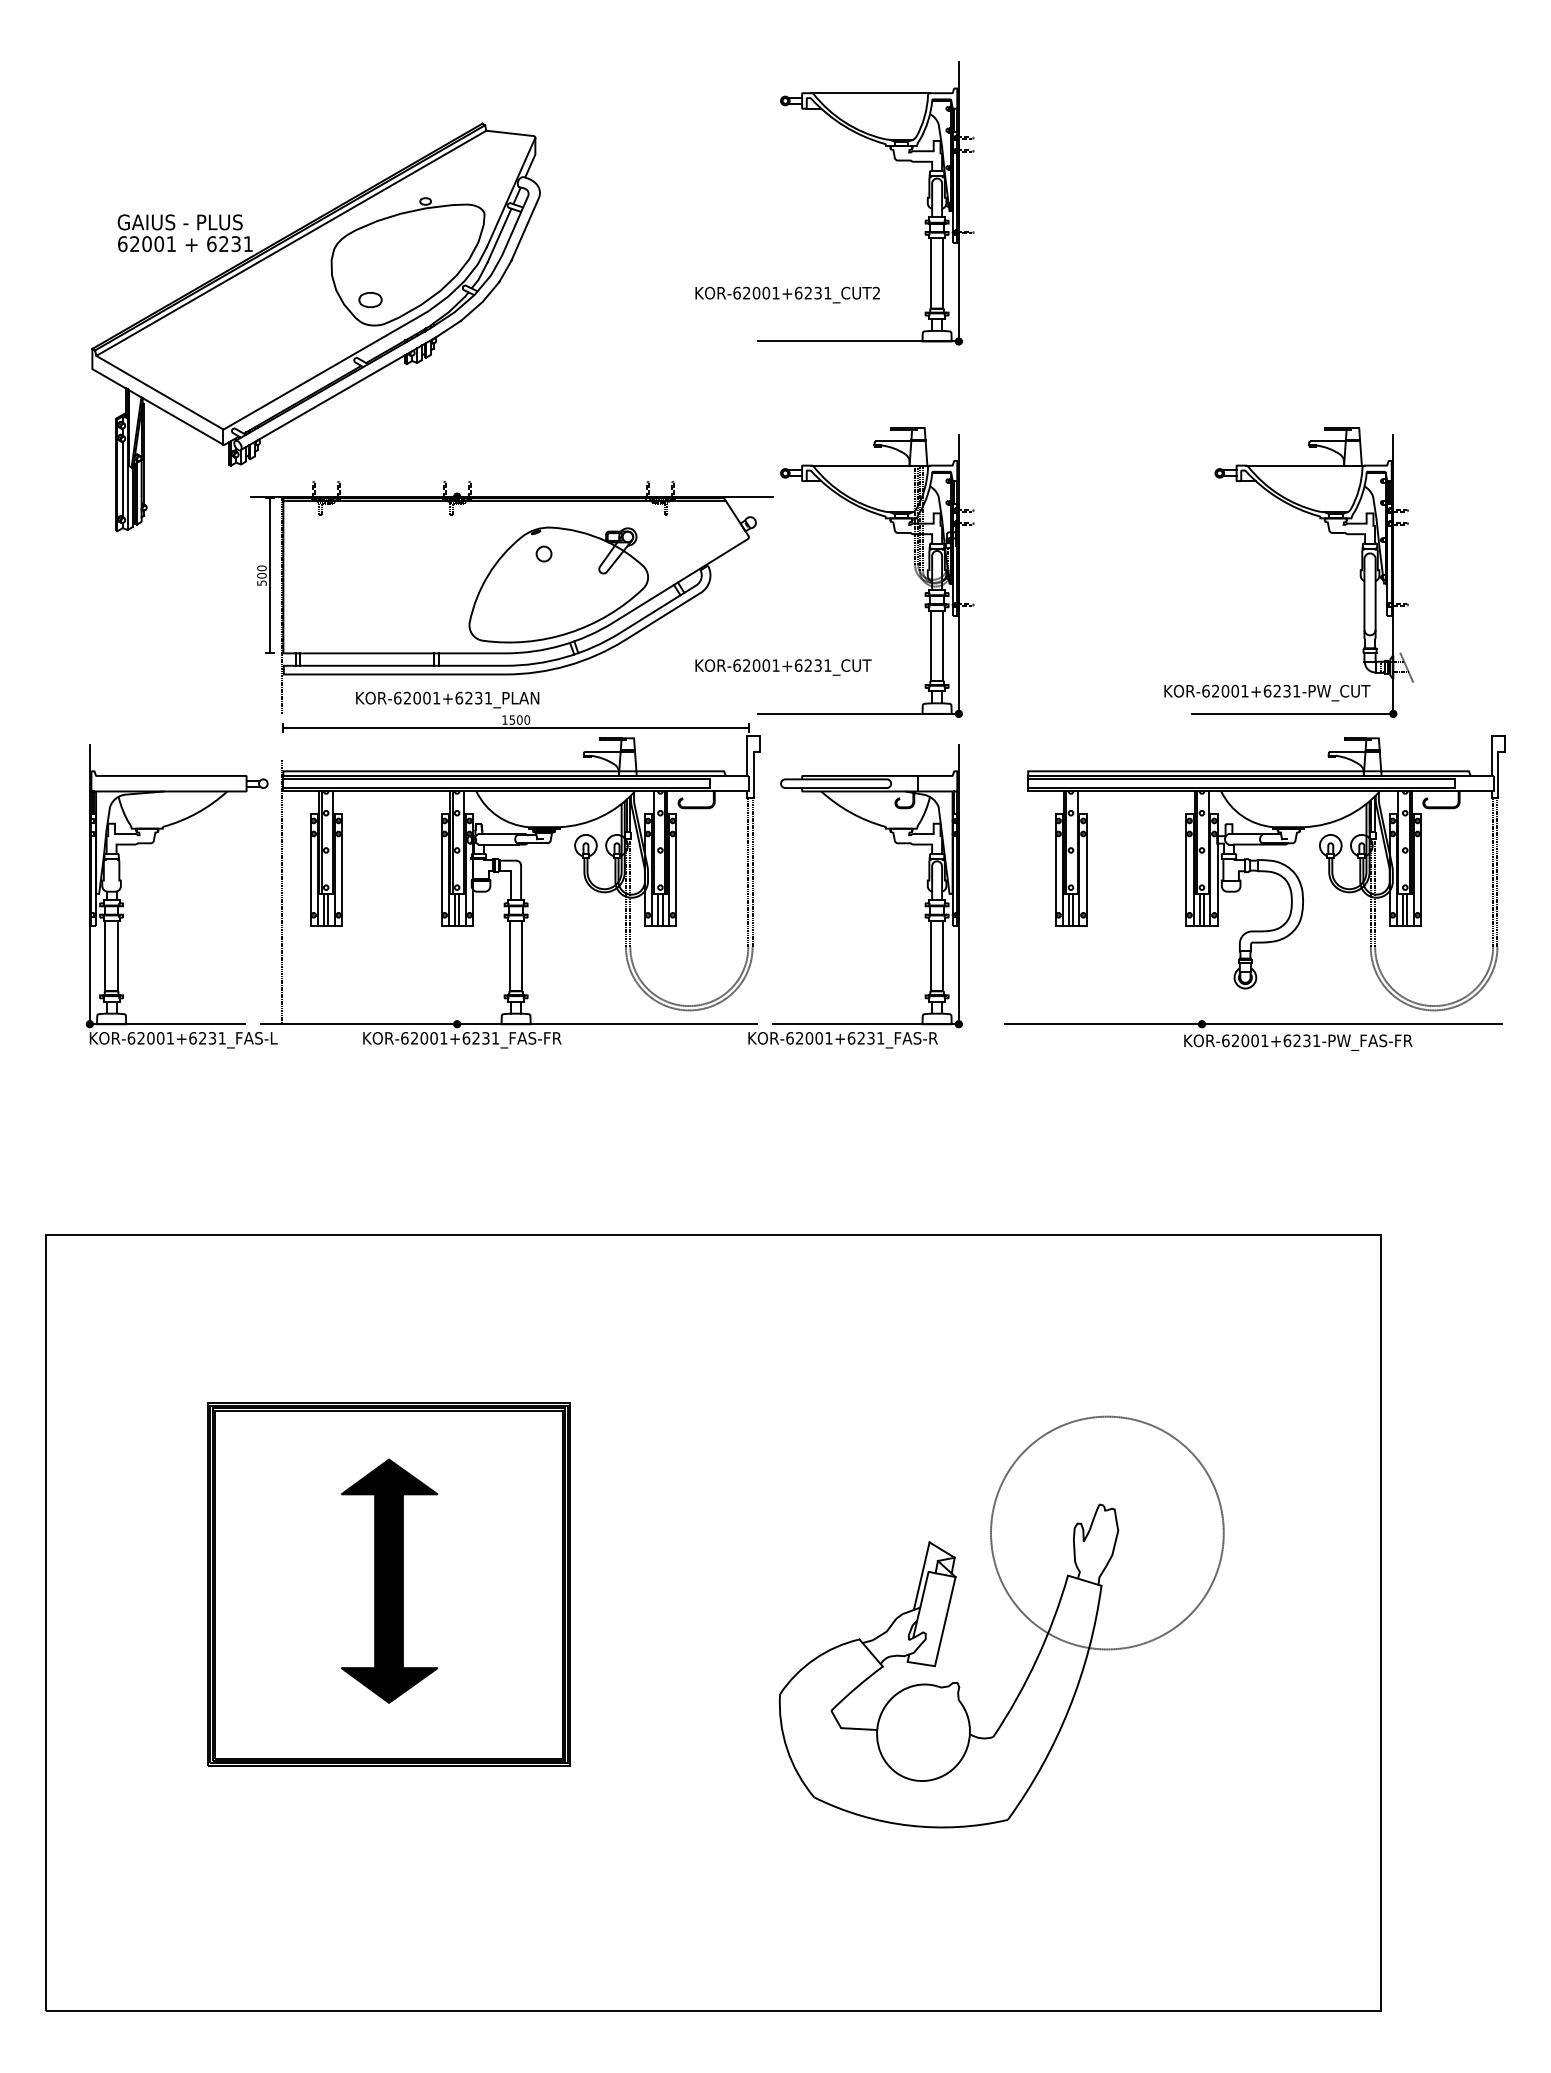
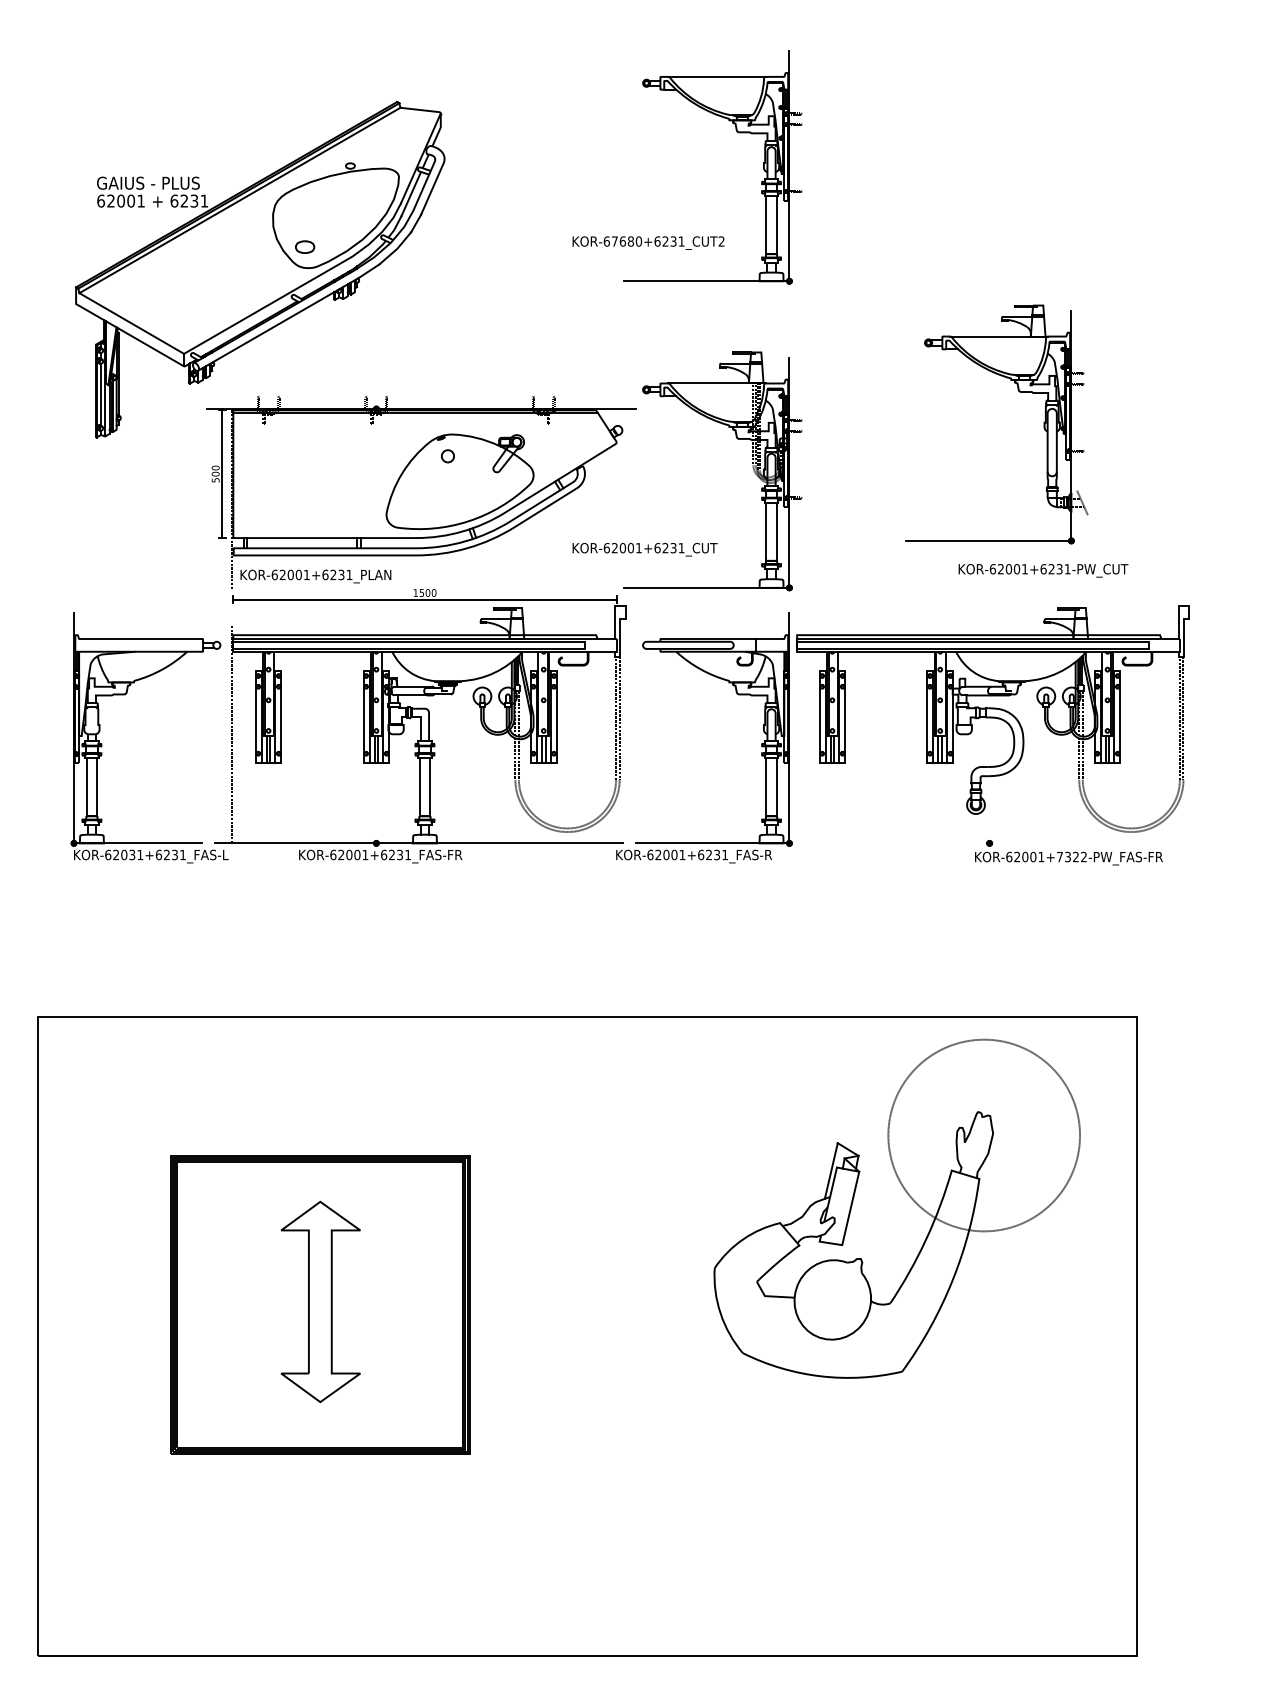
text: (761, 292) -> (626, 240), KOR-62001+6231_CUT2 -> KOR-67680+6231_CUT2
part: (1330, 533) -> (1019, 392), moved
text: (447, 699) -> (315, 576), moved
part: (1266, 873) -> (993, 719), moved
line: (1253, 1024) -> (1032, 843), removed
text: (160, 1038) -> (132, 855), KOR-62001+6231_FAS-L -> KOR-62031+6231_FAS-L
text: (1301, 1040) -> (1071, 856), KOR-62001+6231-PW_FAS-FR -> KOR-62001+7322-PW_FAS-FR
fill: (389, 1580) -> (320, 1301), removed
part: (1015, 1606) -> (908, 1195), moved

